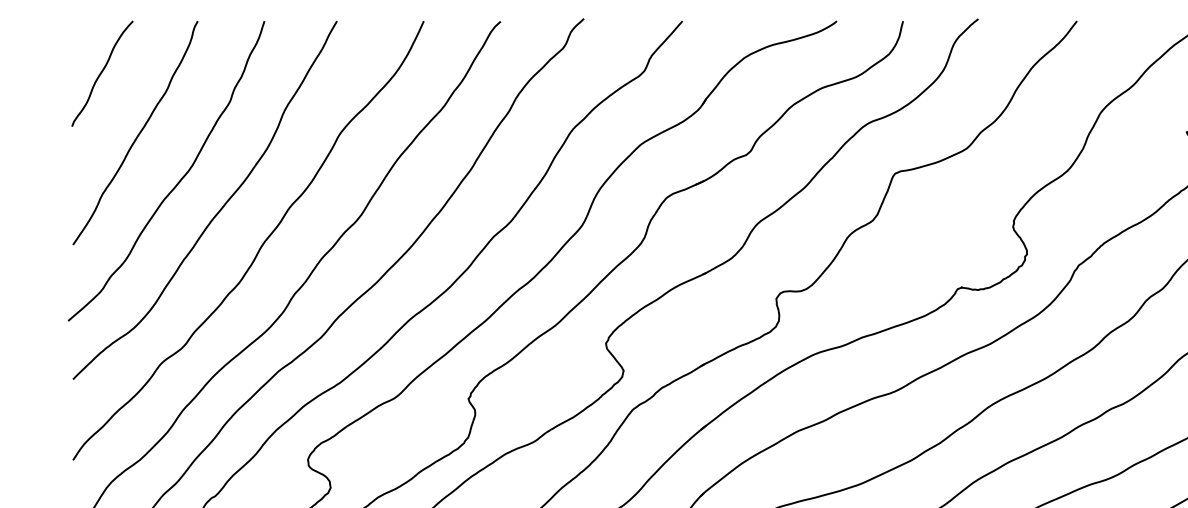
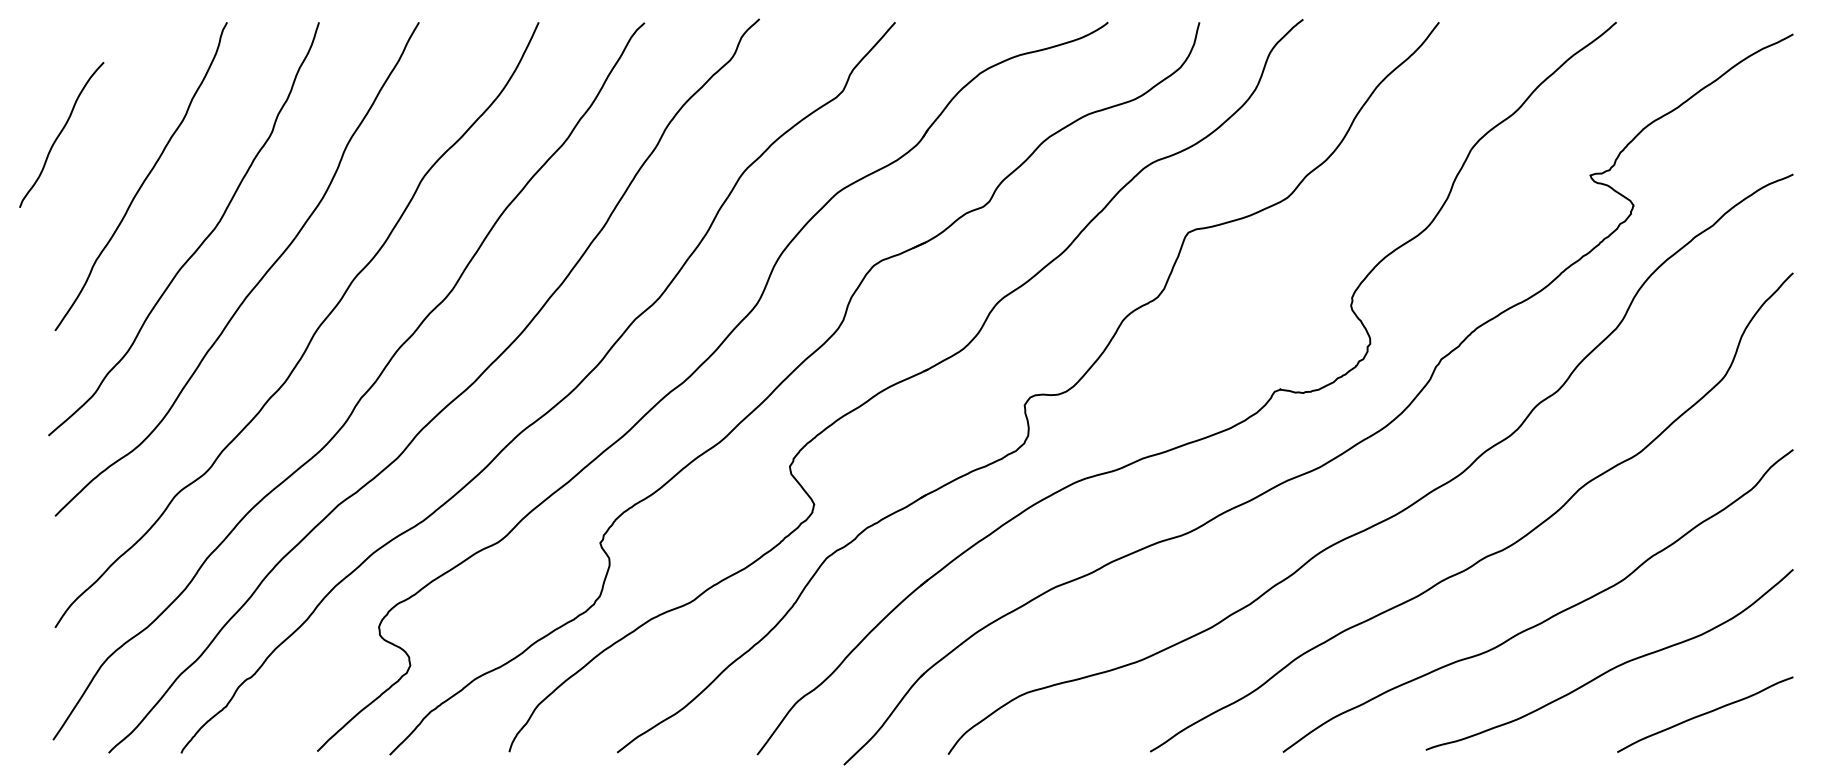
curve: (102, 72) -> (61, 133), moved

